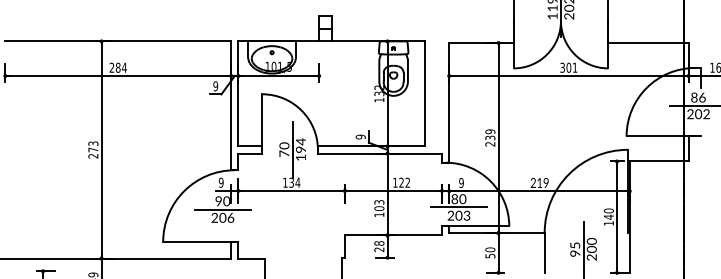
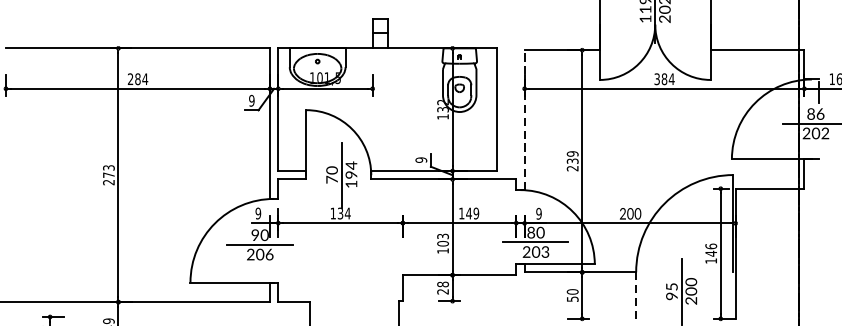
text: (571, 67) -> (667, 78), 301 -> 384
line: (449, 102) -> (524, 119), solid -> dashed
text: (404, 182) -> (472, 213), 122 -> 149
text: (543, 182) -> (634, 213), 219 -> 200
text: (608, 210) -> (710, 245), 140 -> 146
line: (544, 252) -> (635, 295), solid -> dashed

